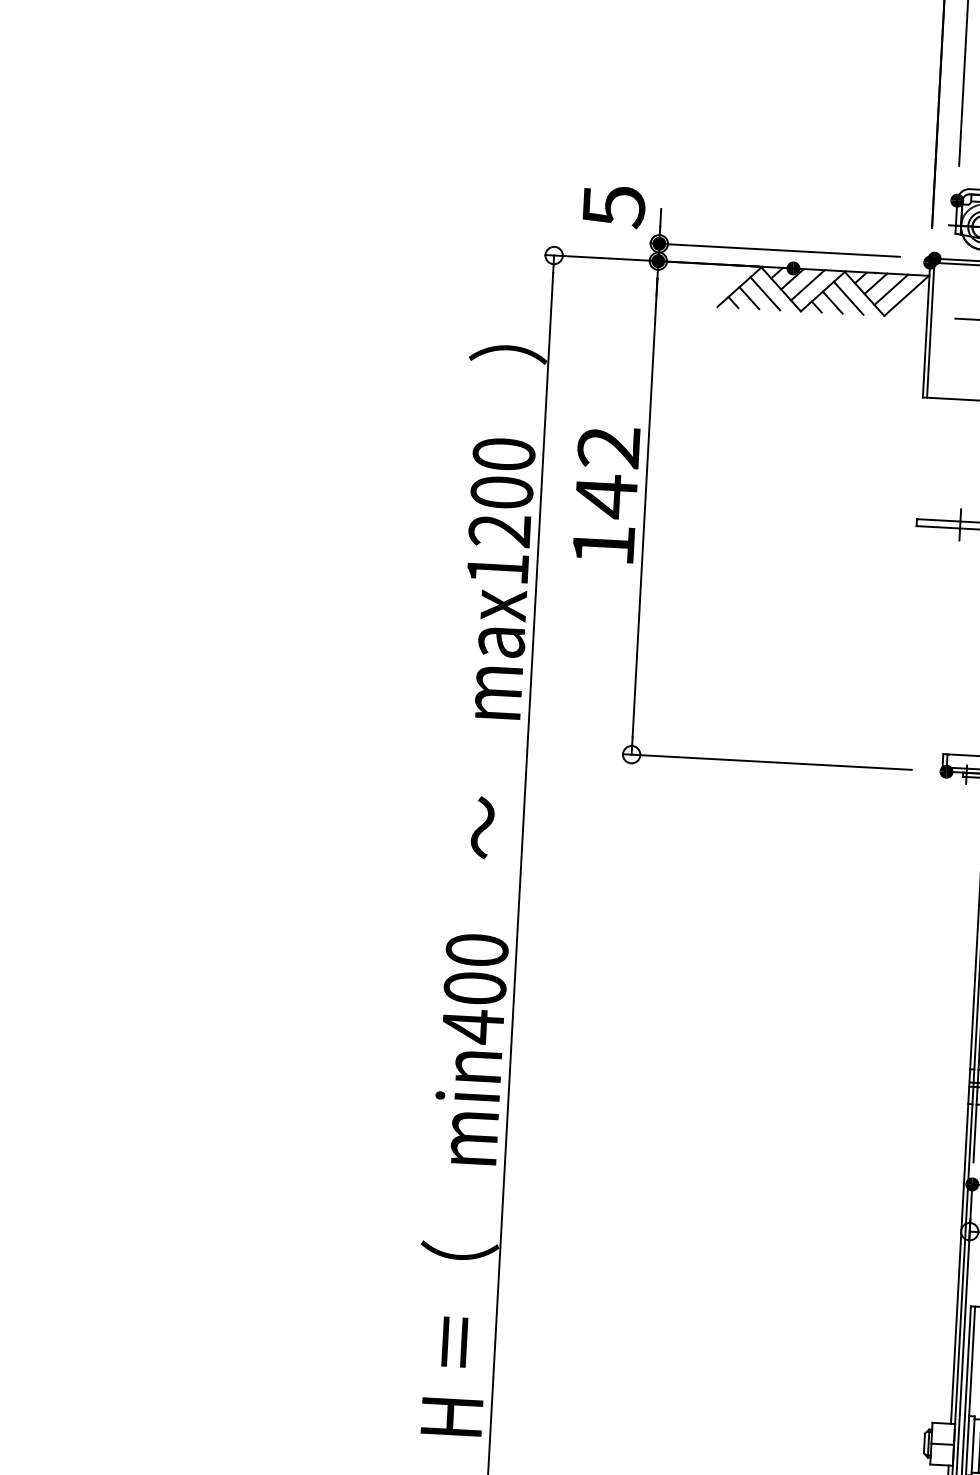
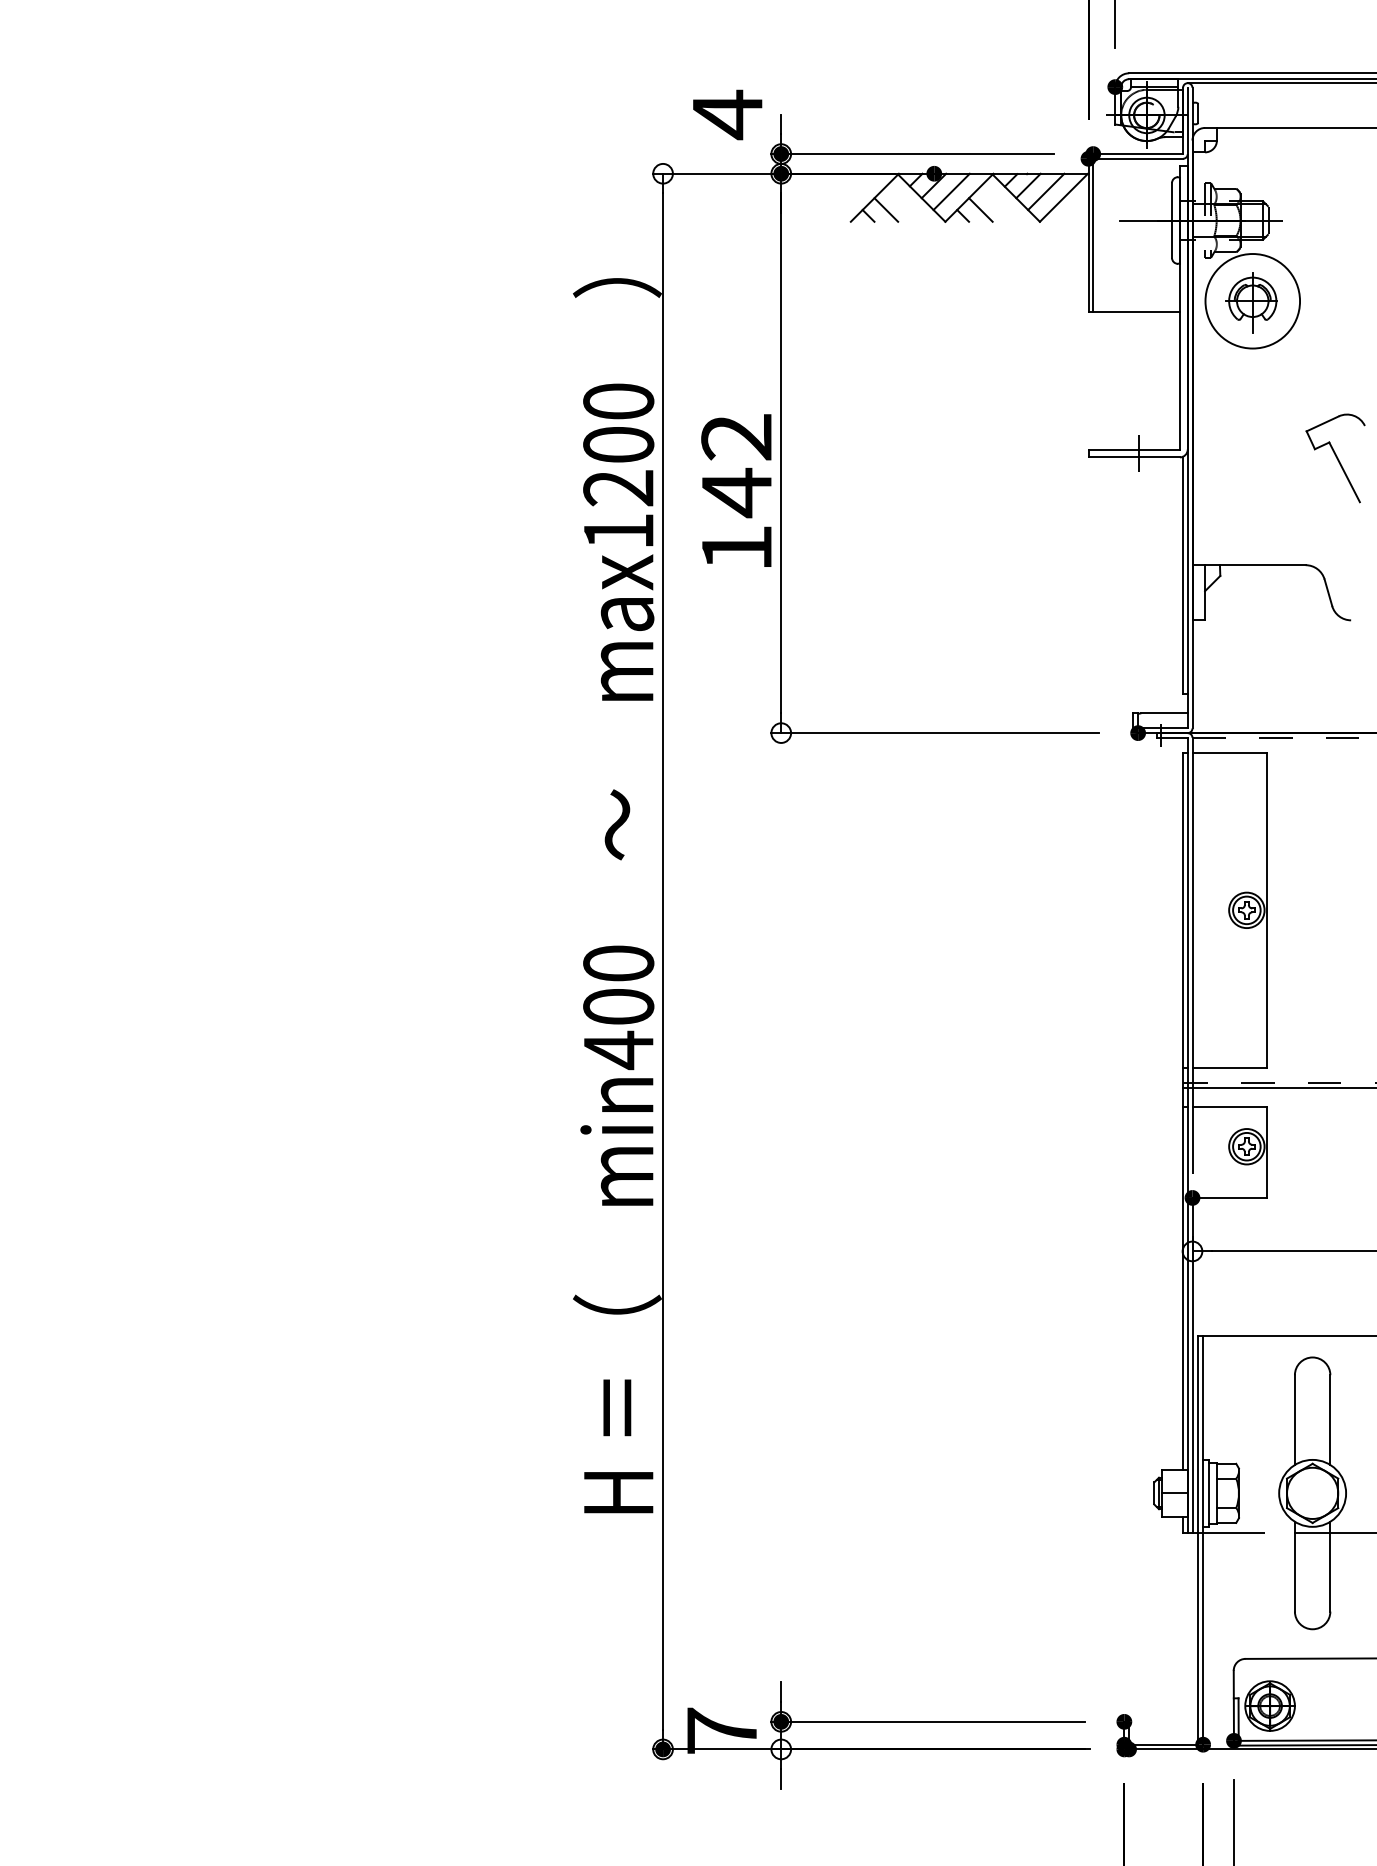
text: (614, 206) -> (728, 114), 5 -> 4
line: (764, 293) -> (903, 203), removed
line: (848, 297) -> (998, 203), removed
text: (606, 494) -> (736, 490), moved

